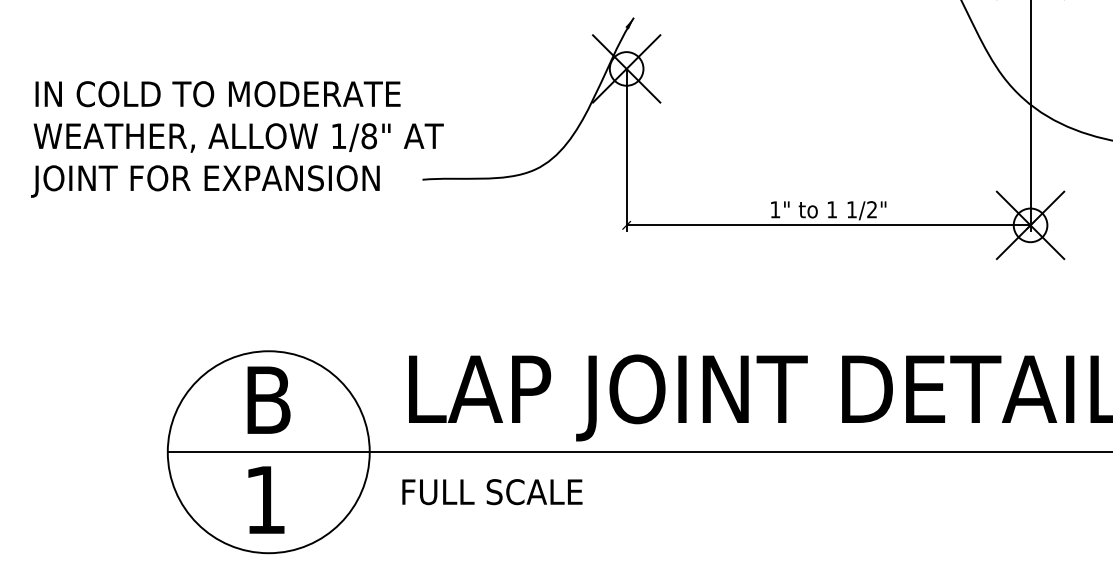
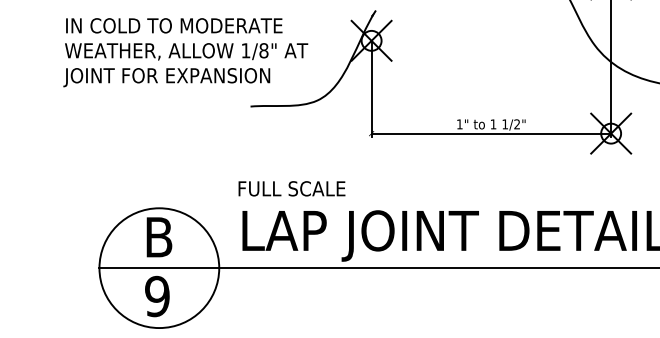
text: (236, 139) -> (185, 52), moved
text: (491, 491) -> (291, 188), moved
text: (265, 499) -> (157, 296), 1 -> 9

